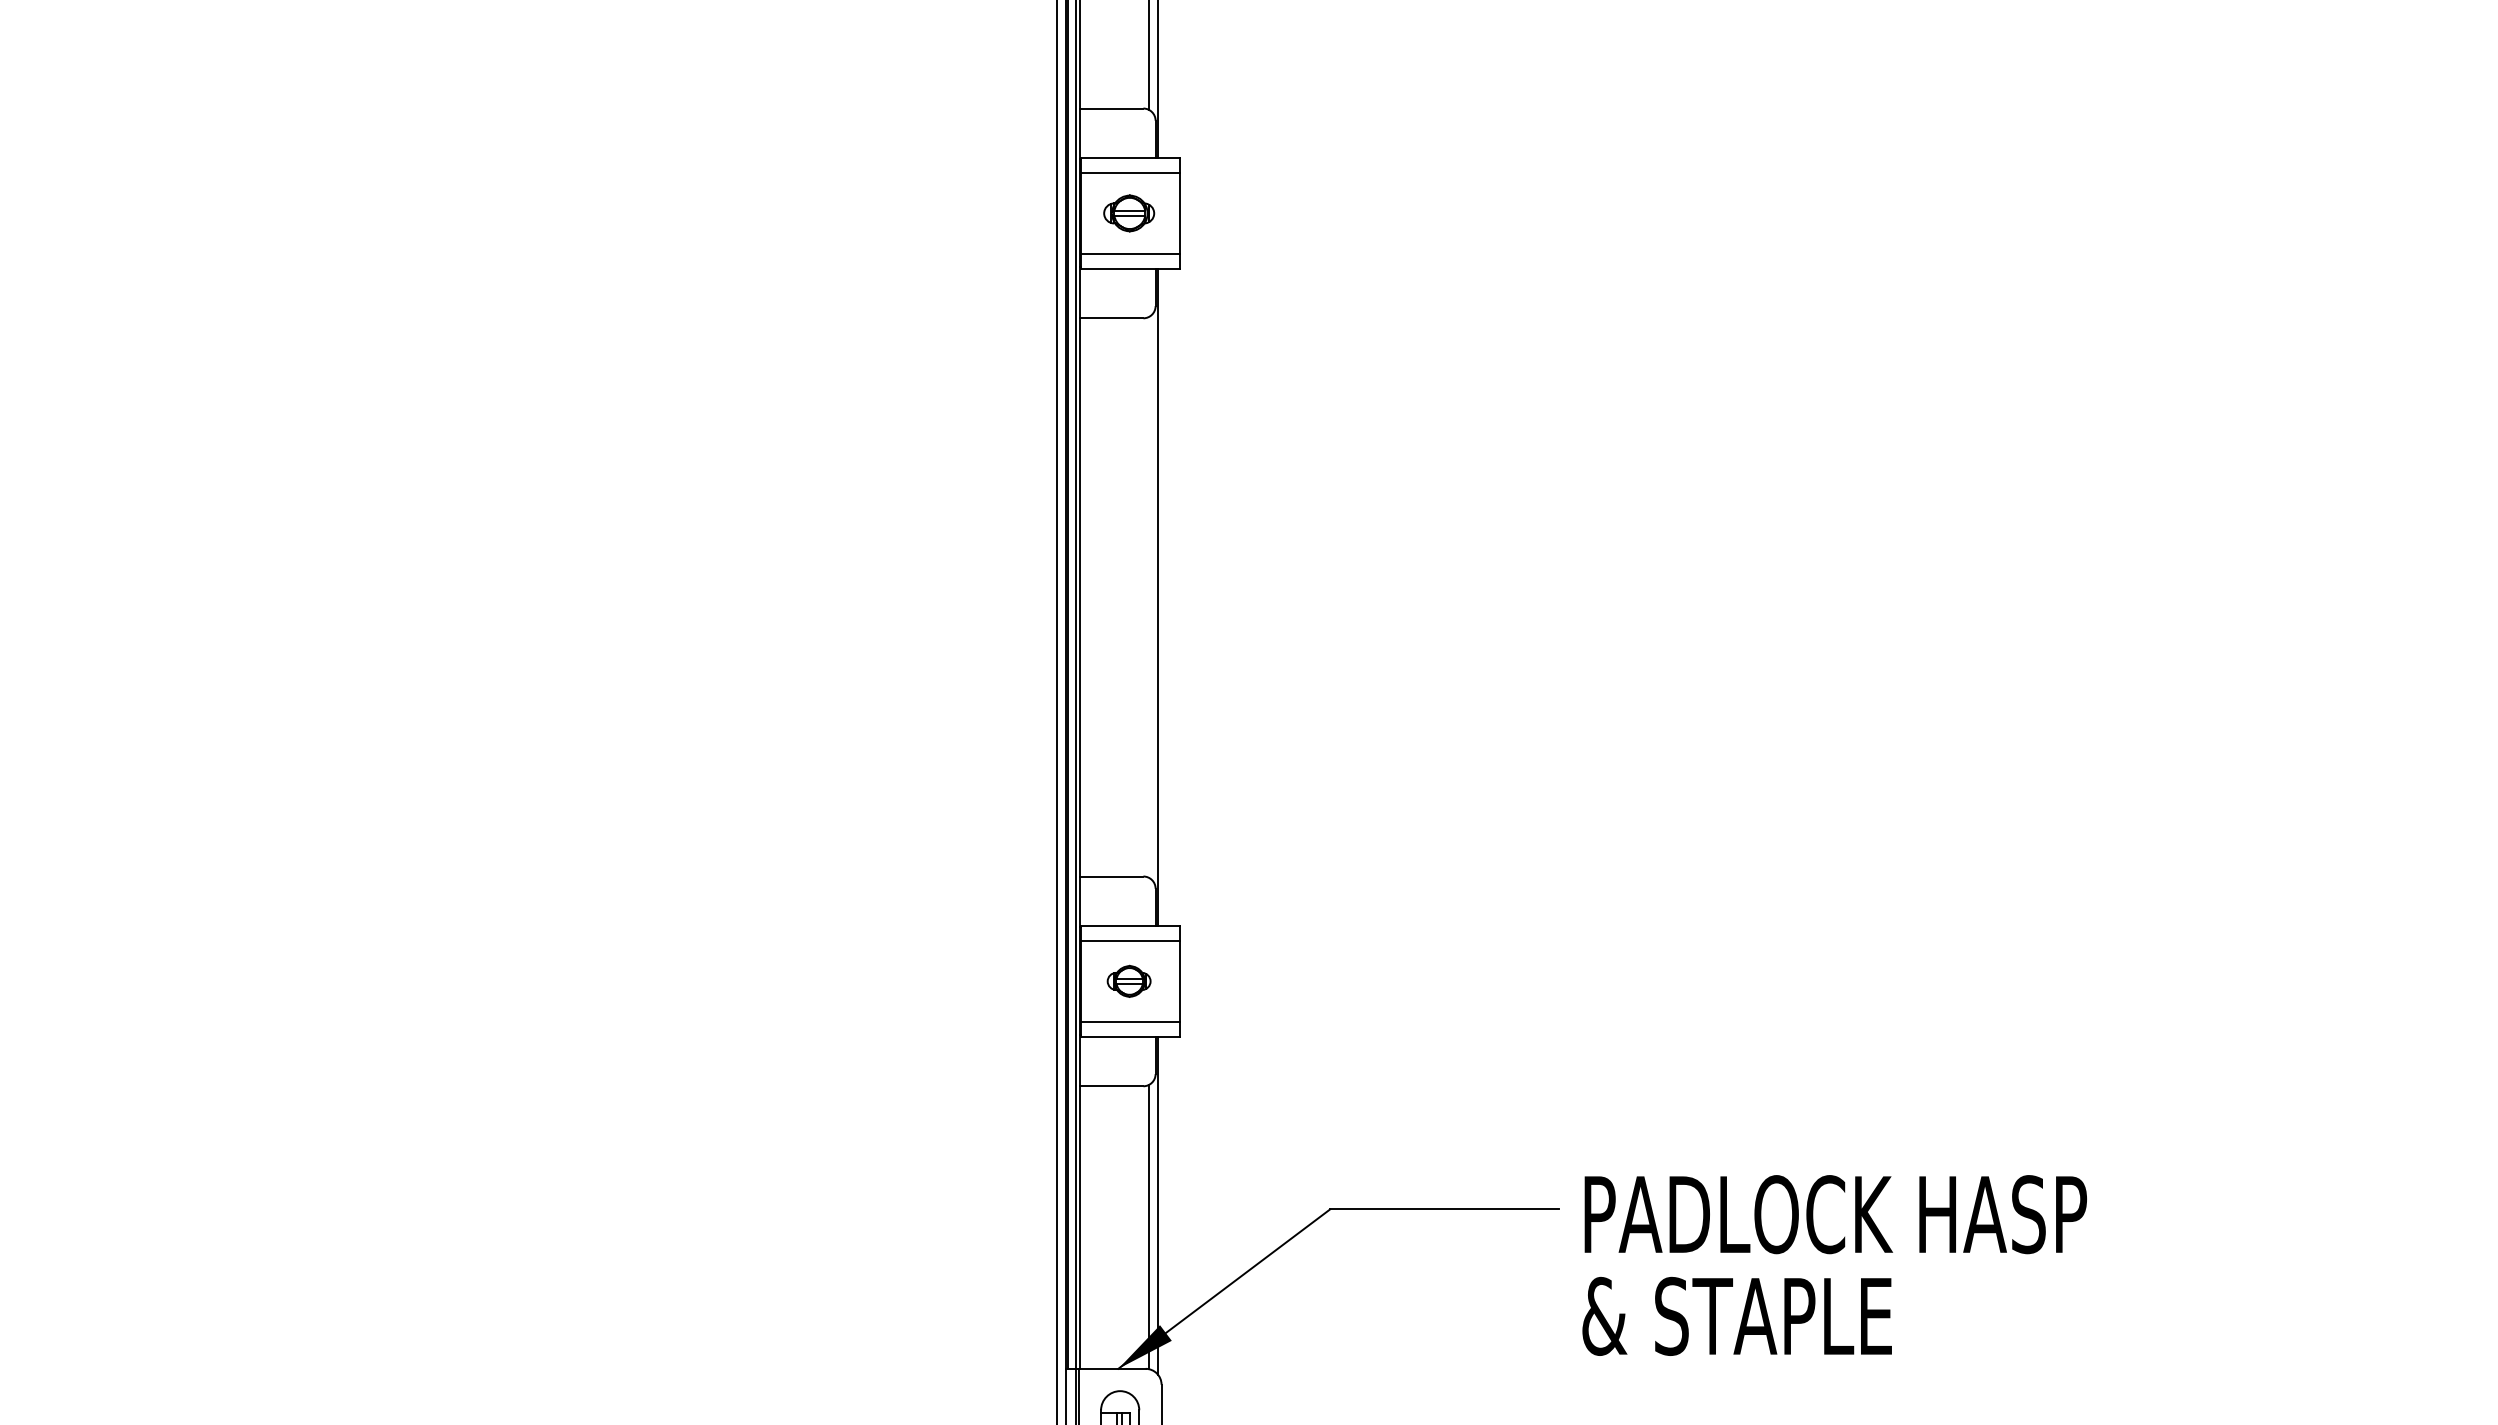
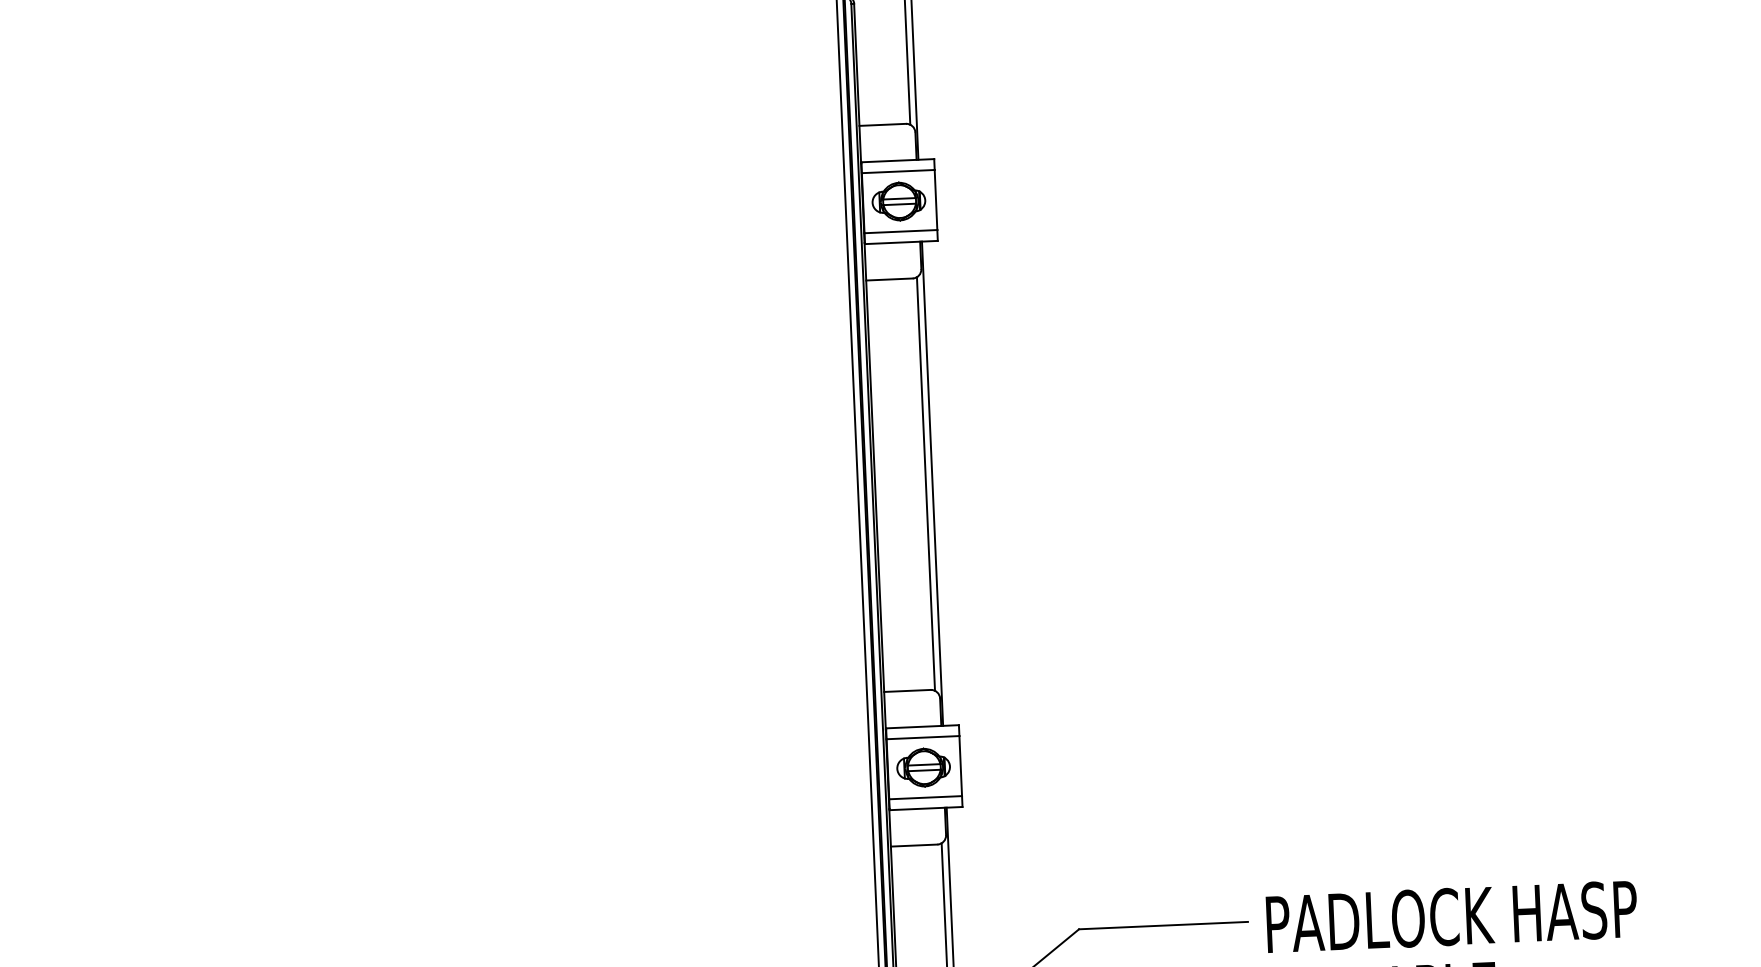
part: (1128, 213) -> (898, 201), size x1.43
line: (1149, 596) -> (926, 483), added
part: (1128, 981) -> (923, 767), size x1.67

